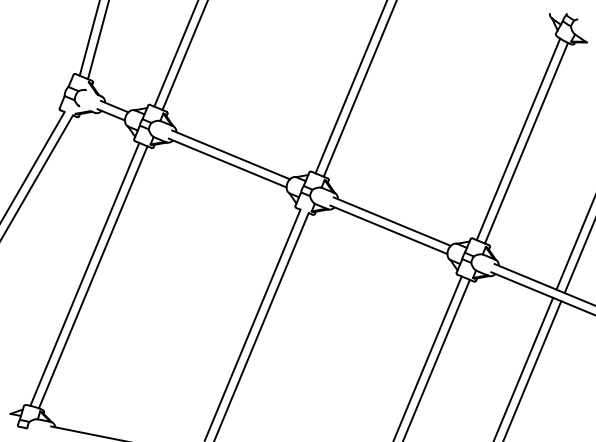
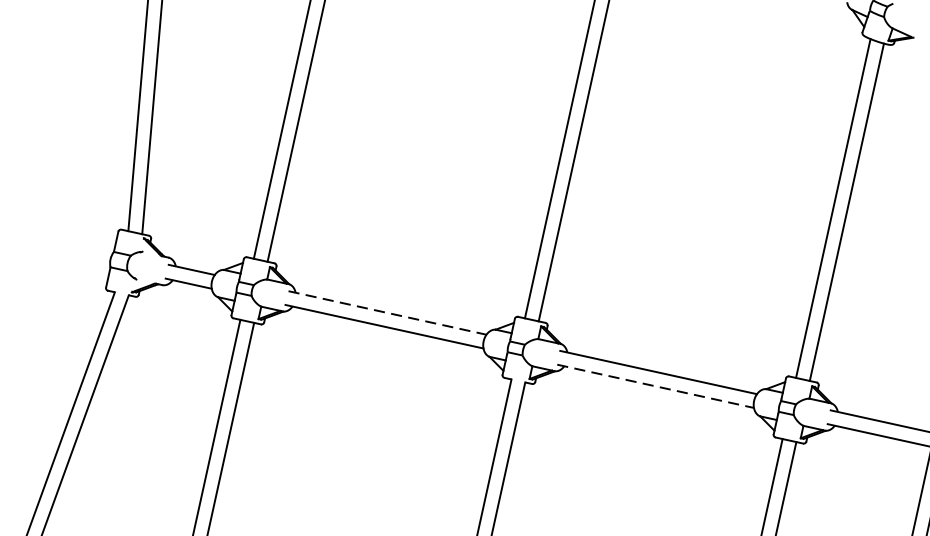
line: (231, 154) -> (388, 312), solid -> dashed
line: (389, 230) -> (656, 387), solid -> dashed

